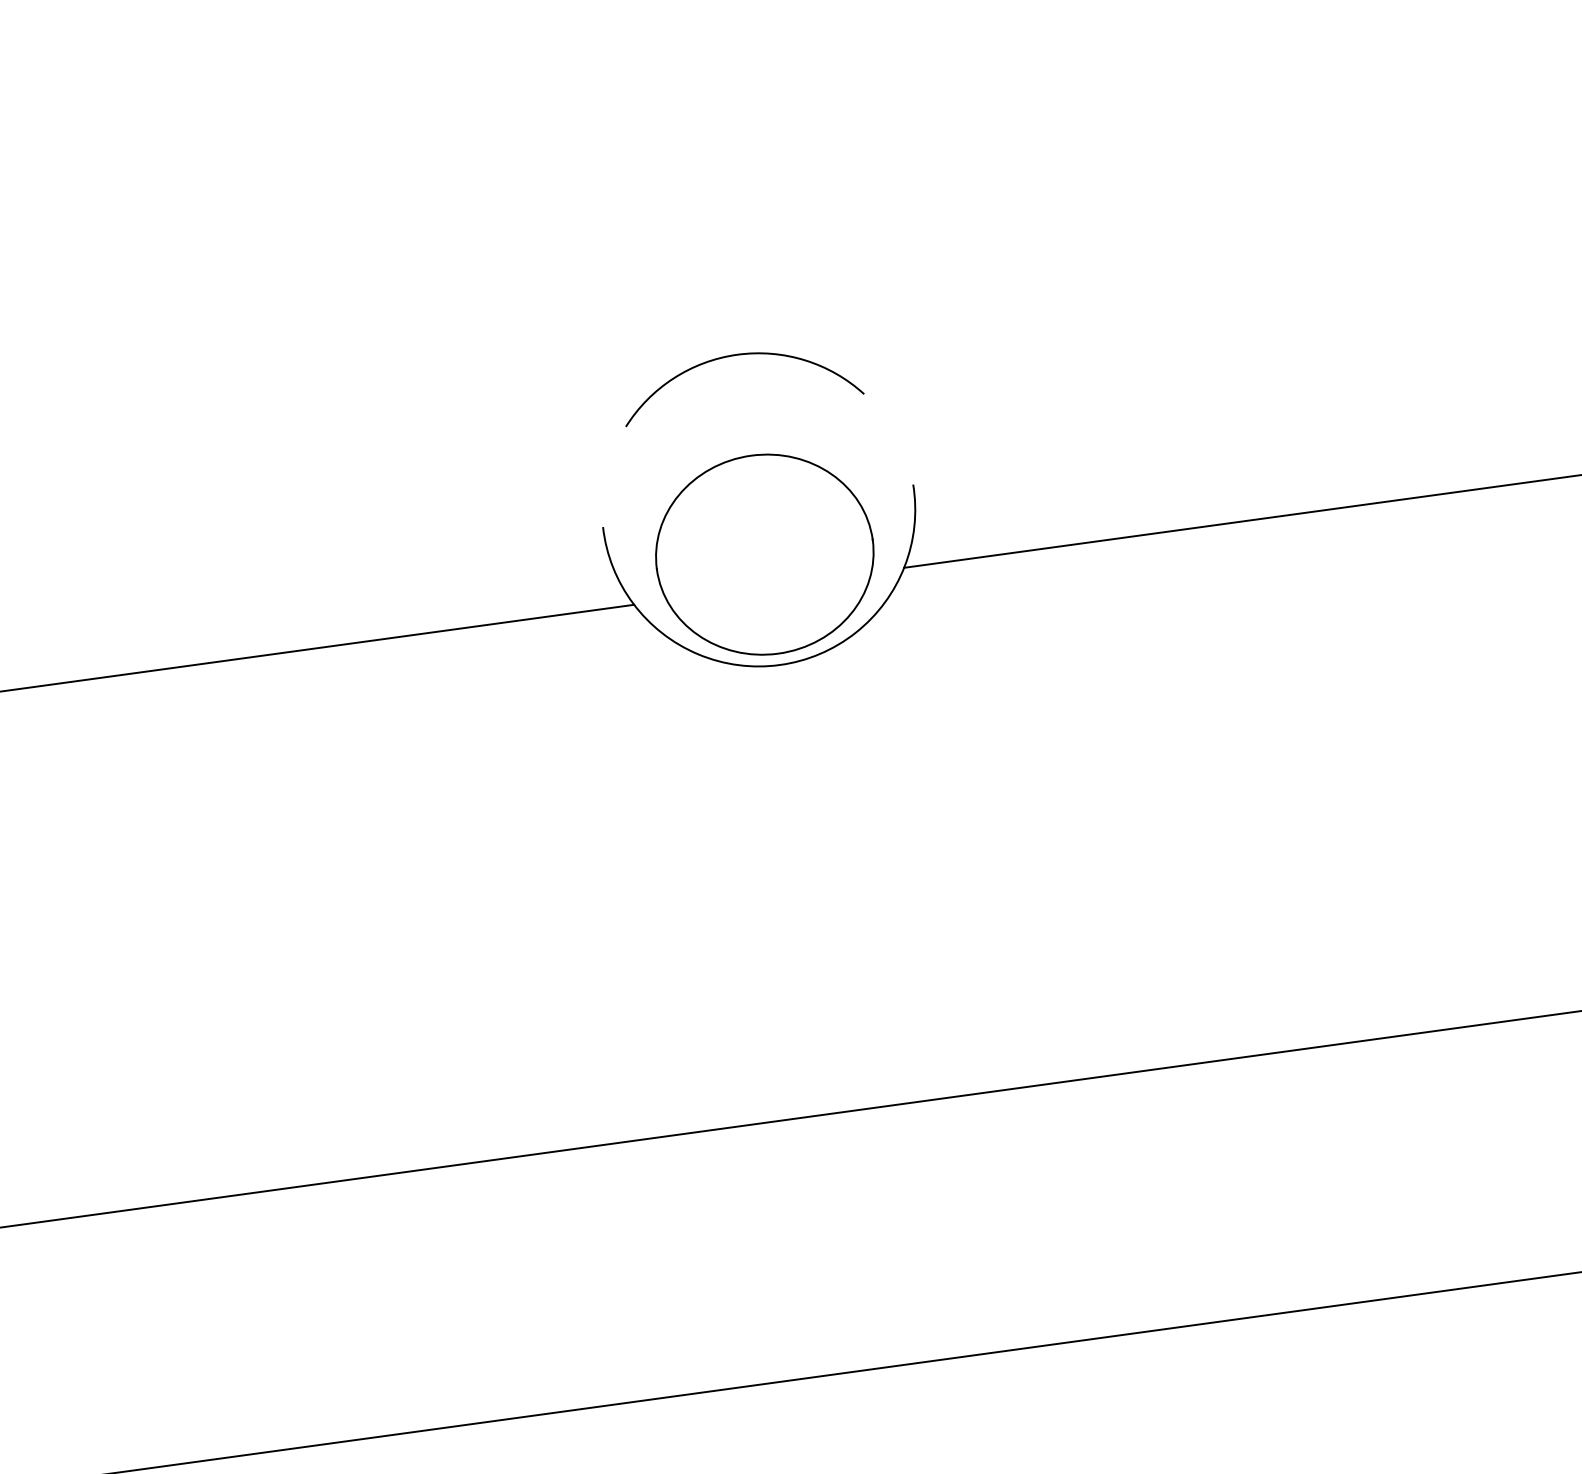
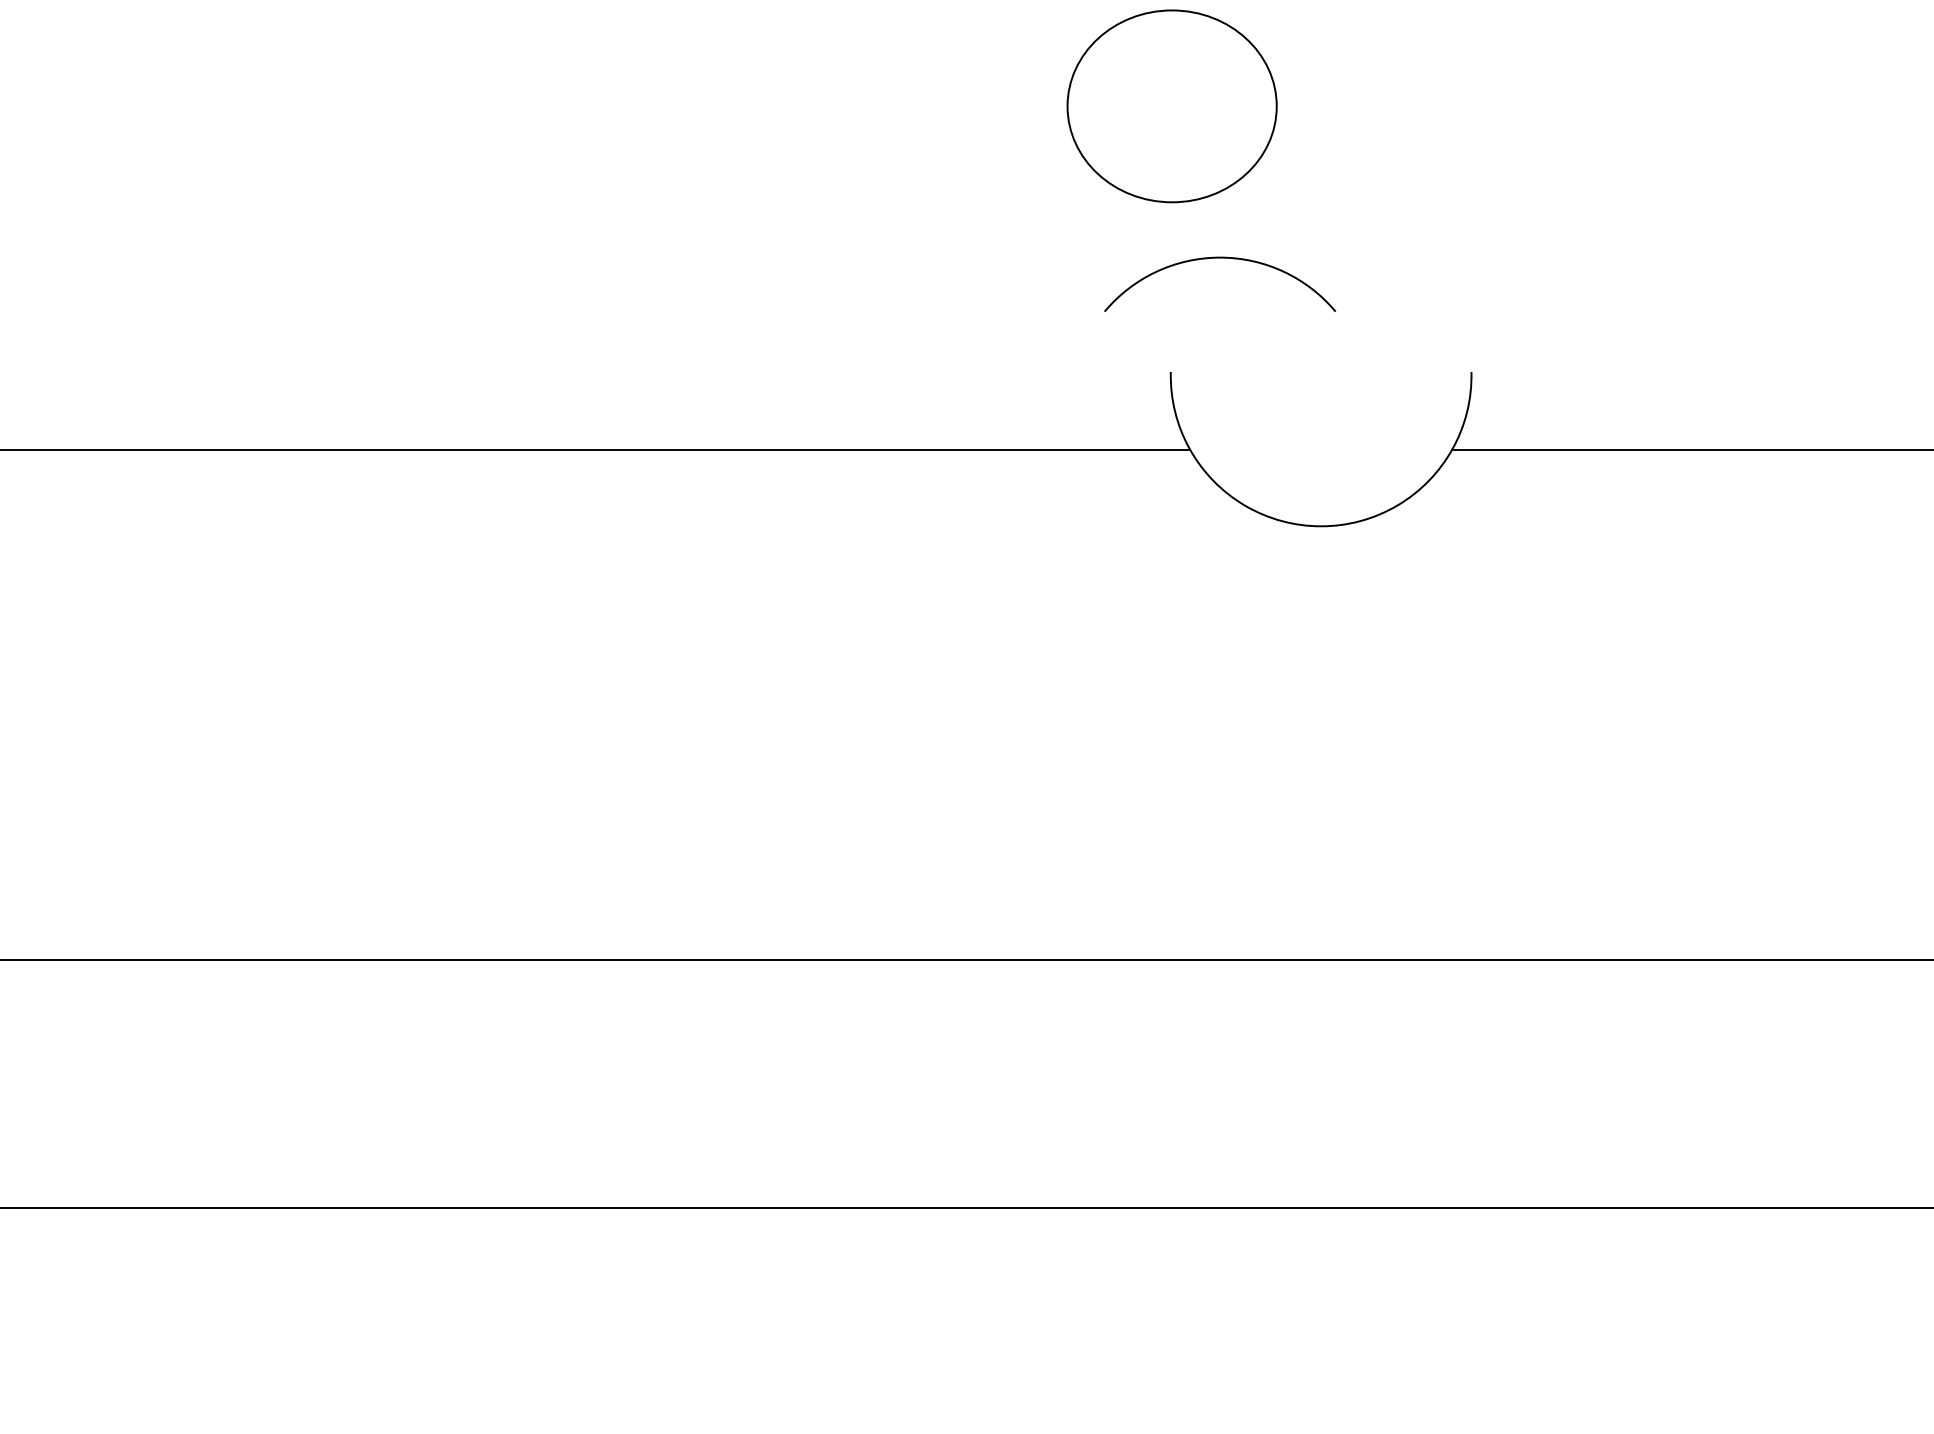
arc: (736, 355) -> (1219, 258), moved
part: (764, 554) -> (1171, 106), moved

